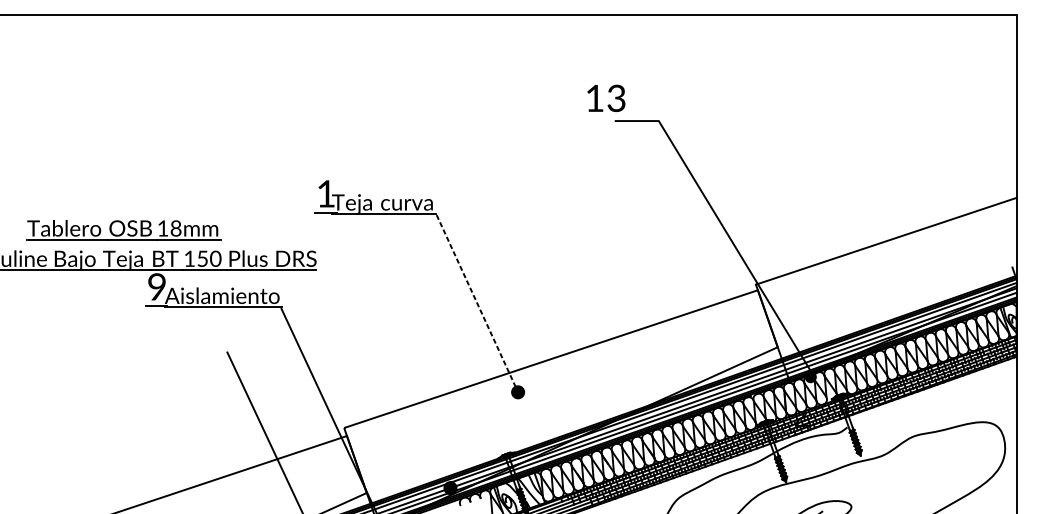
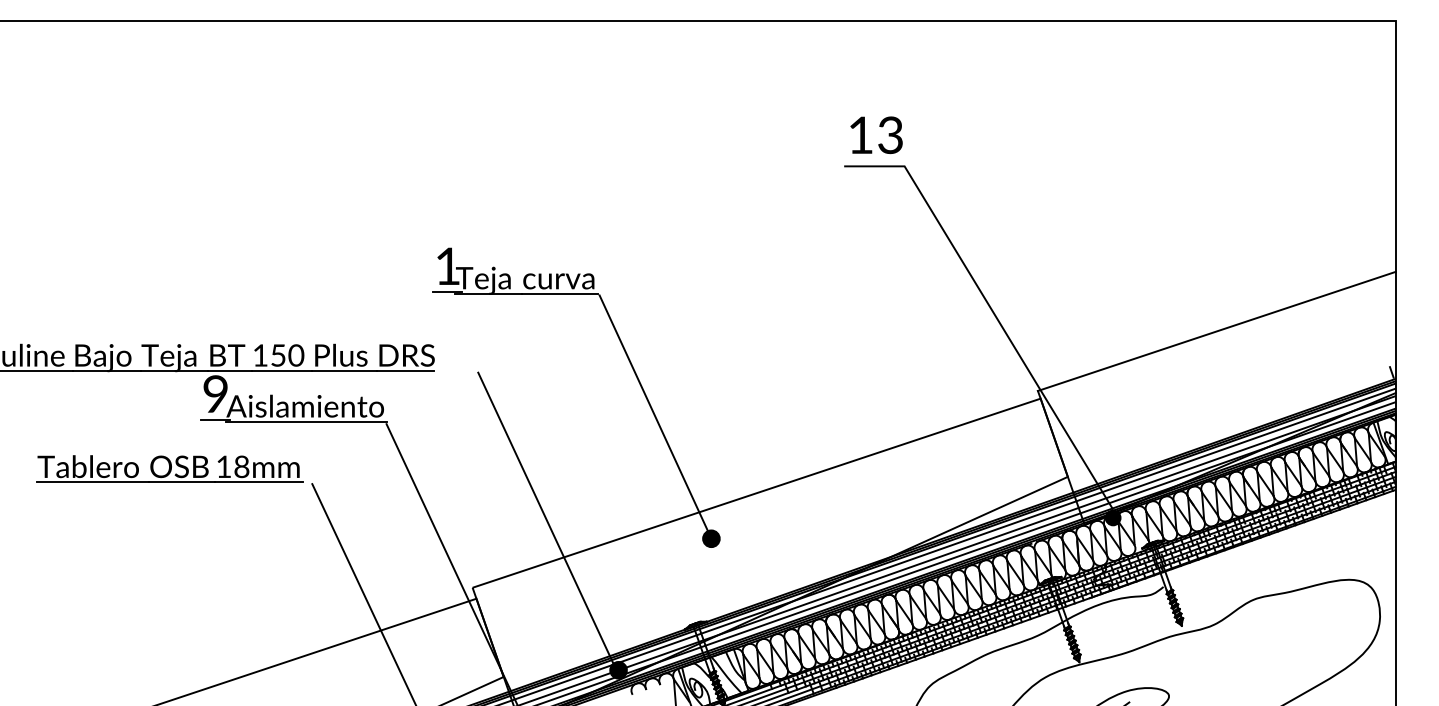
text: (606, 98) -> (876, 135), moved
part: (123, 229) -> (169, 468), moved
line: (477, 303) -> (655, 417), dashed -> solid
line: (397, 377) -> (546, 518), added

